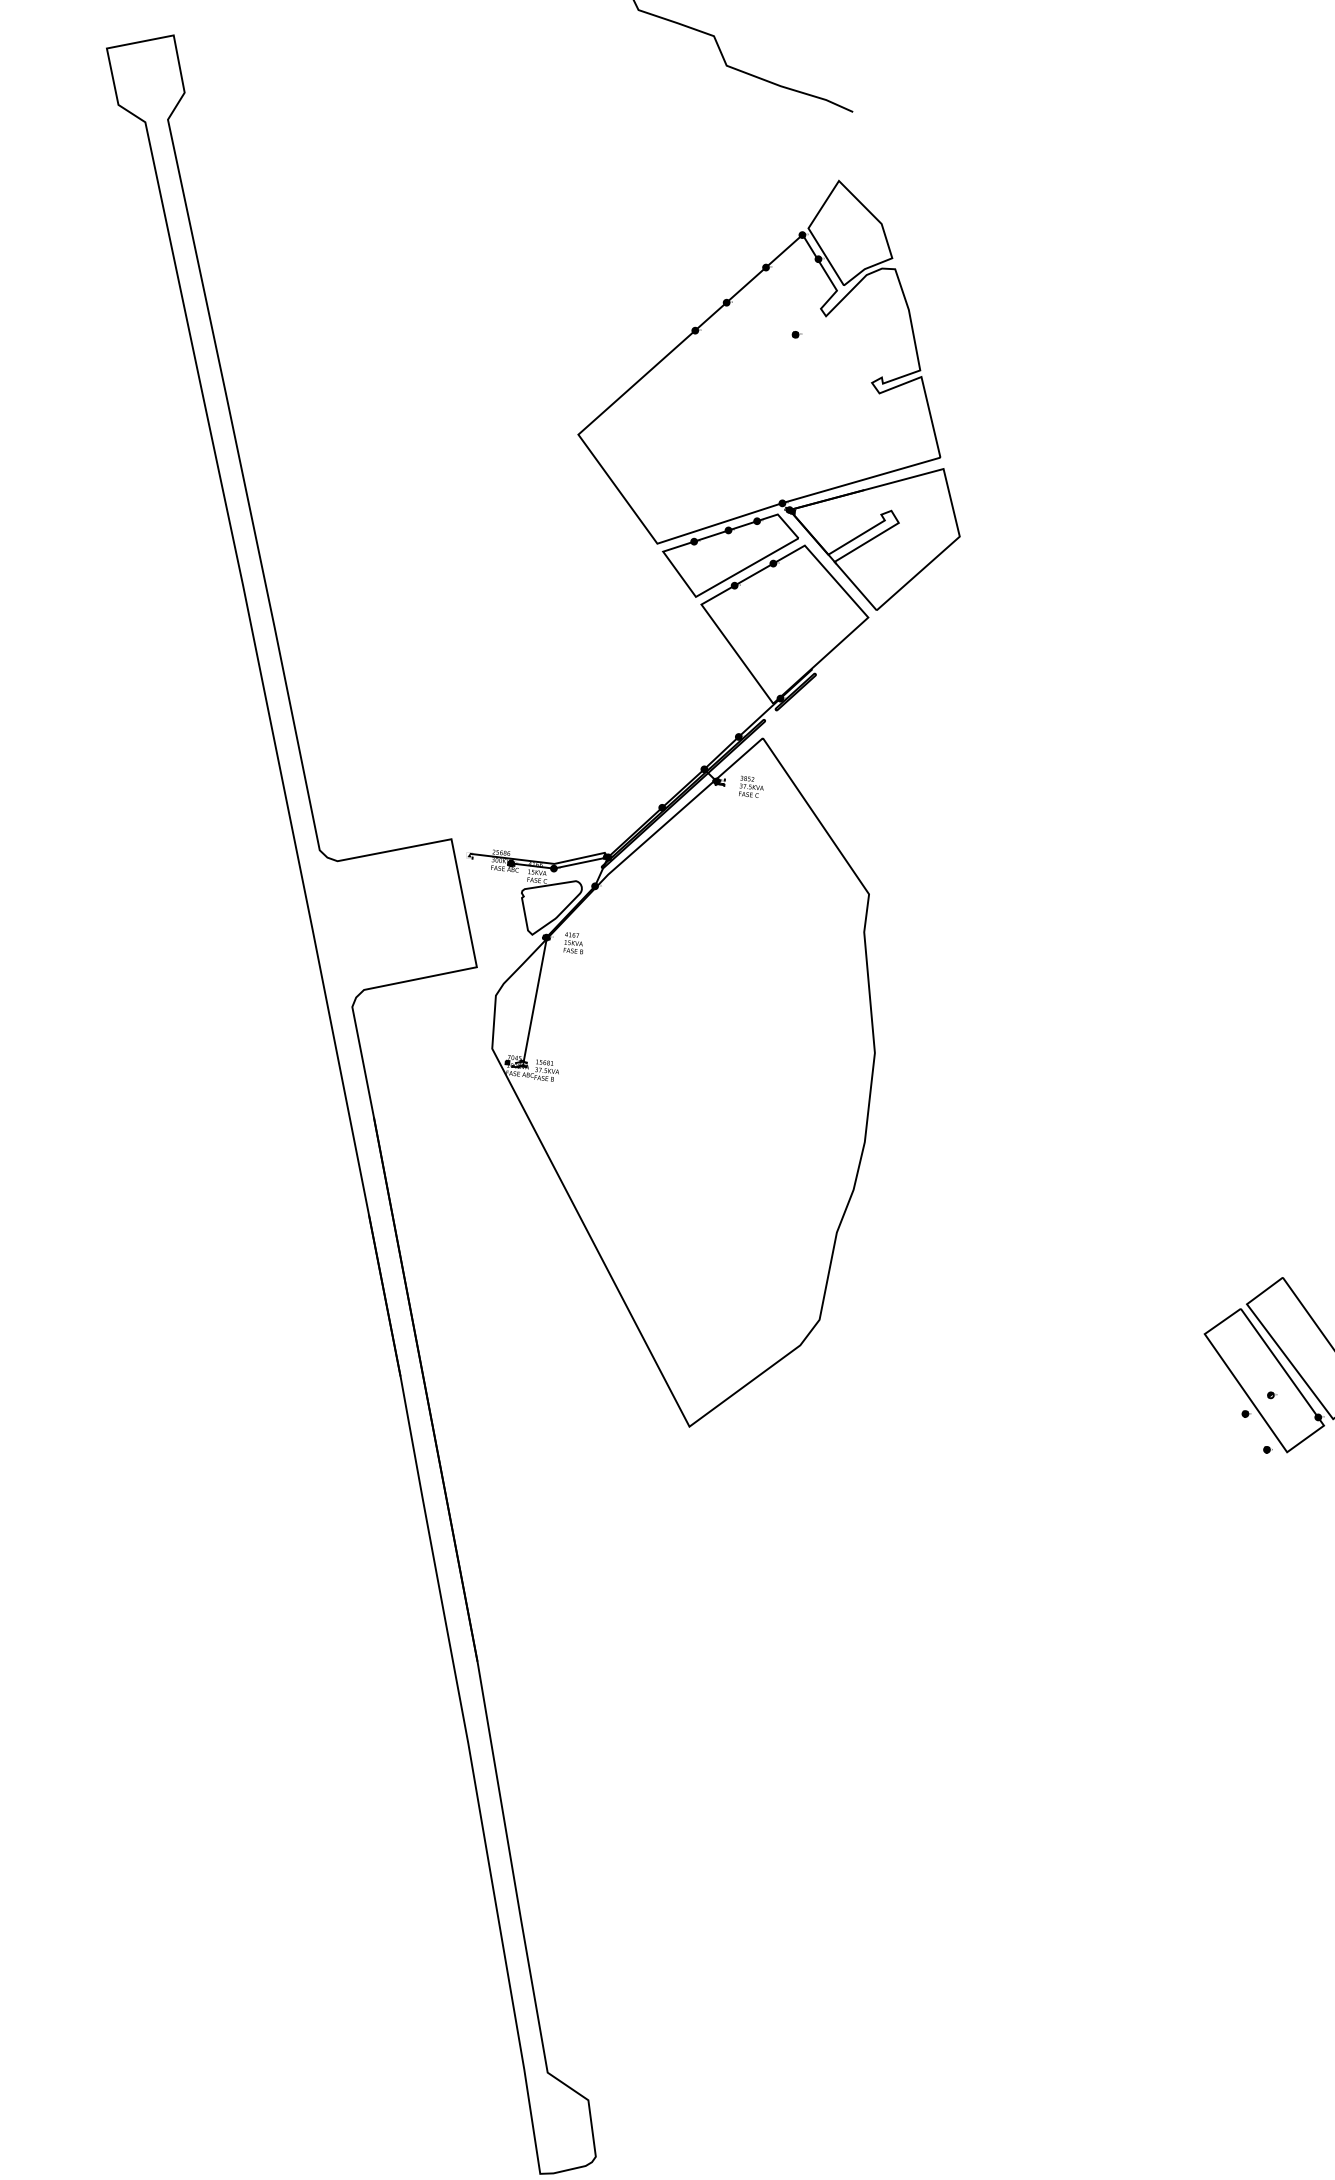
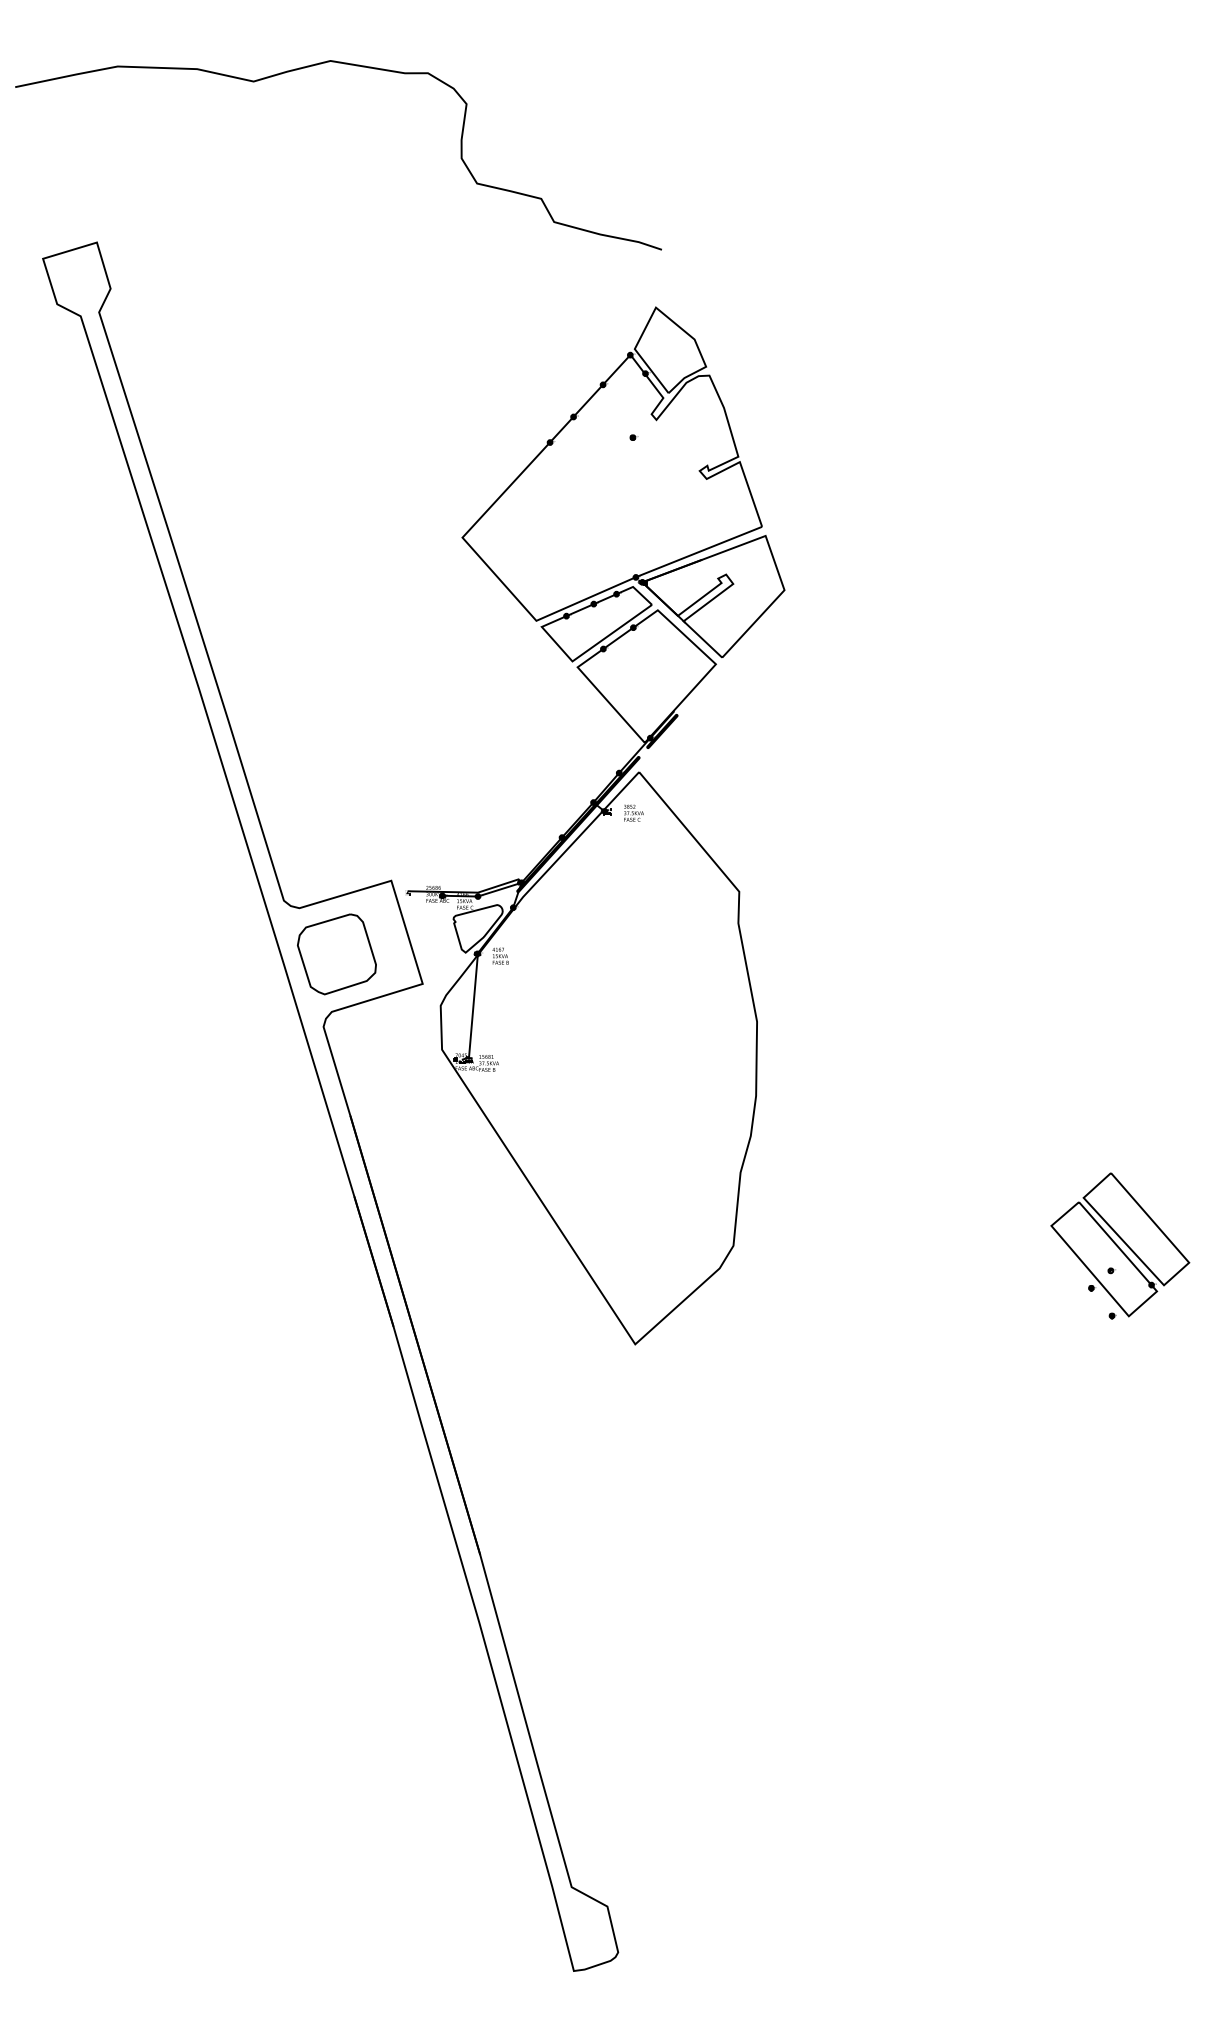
part: (376, 921) -> (336, 954), added

